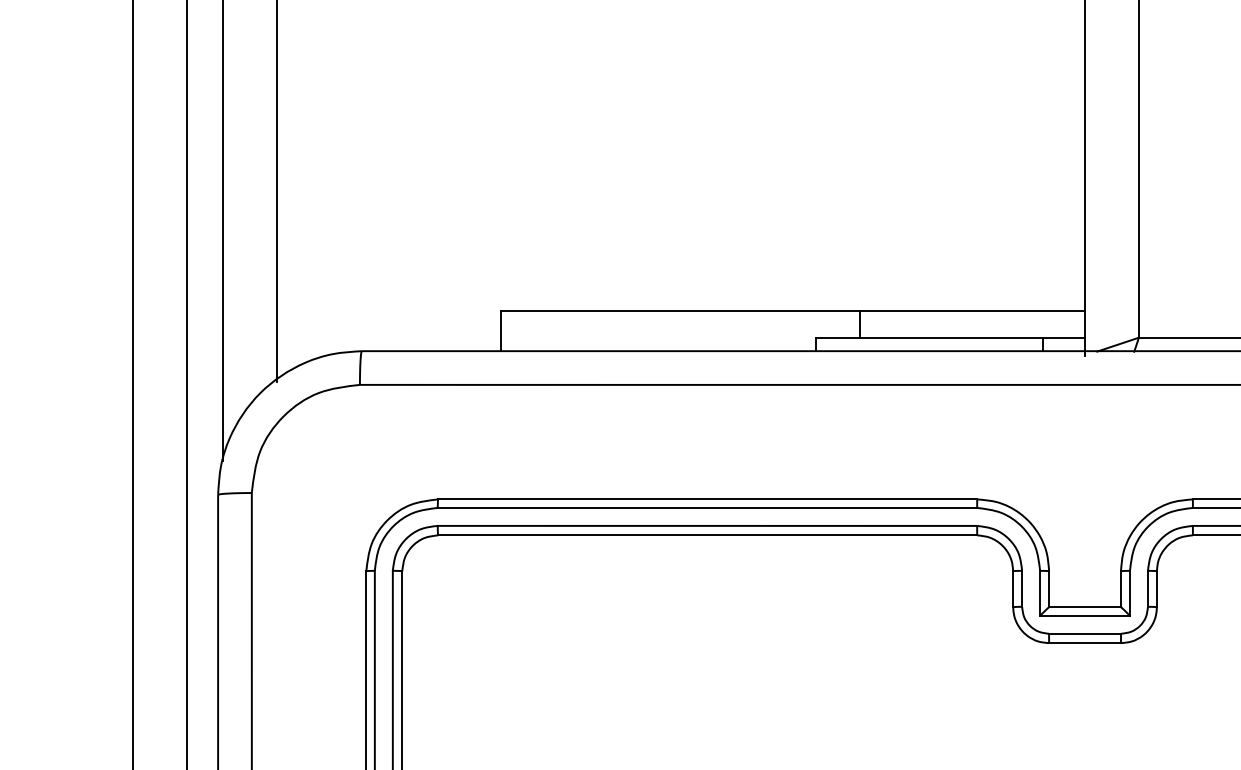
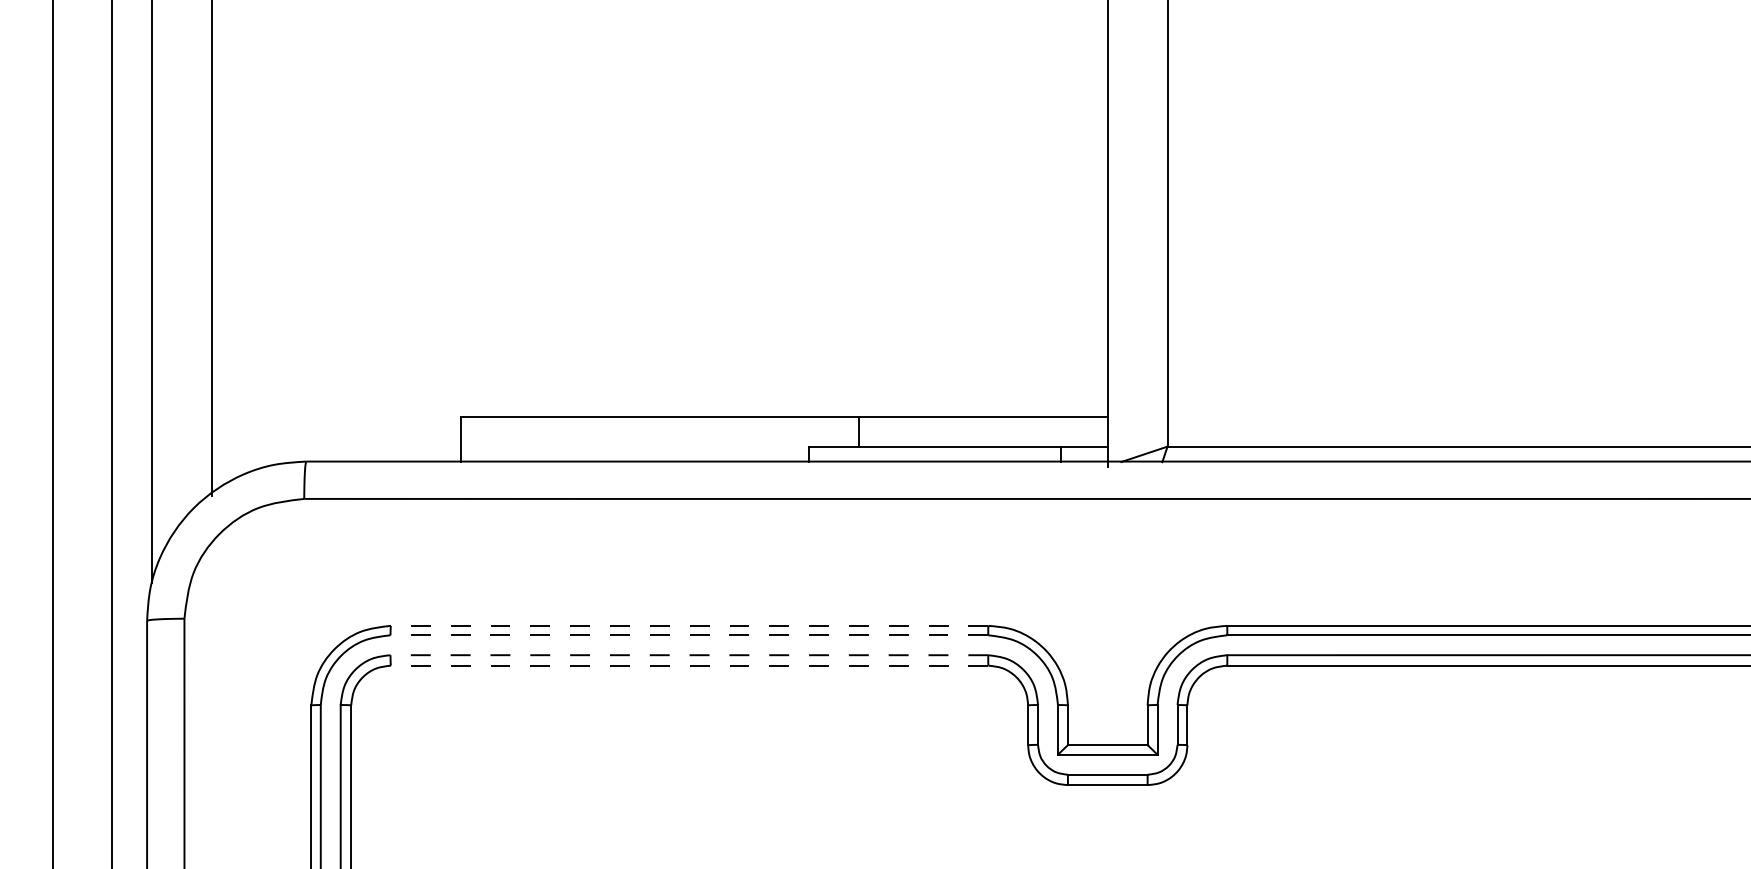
line: (707, 499) -> (689, 625), solid -> dashed
line: (707, 508) -> (689, 635), solid -> dashed
line: (707, 526) -> (689, 655), solid -> dashed
line: (707, 535) -> (689, 665), solid -> dashed

